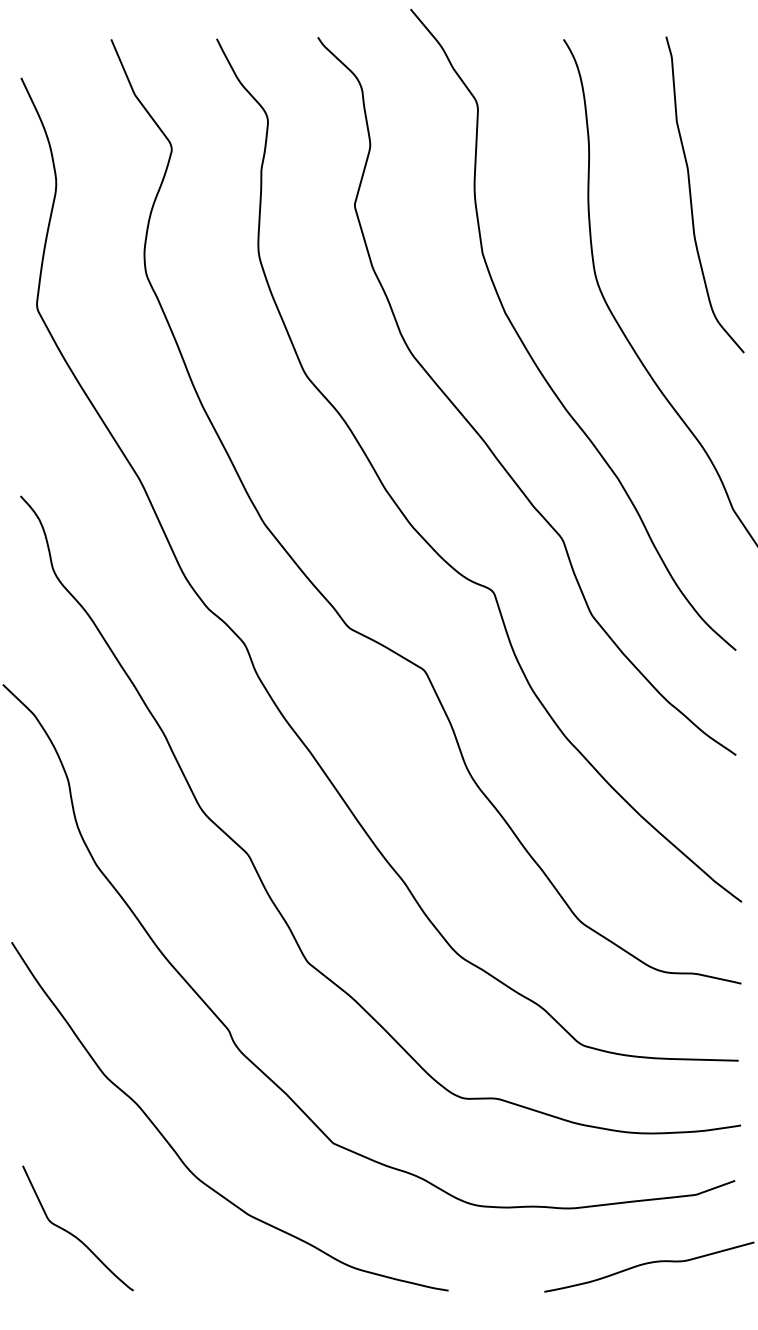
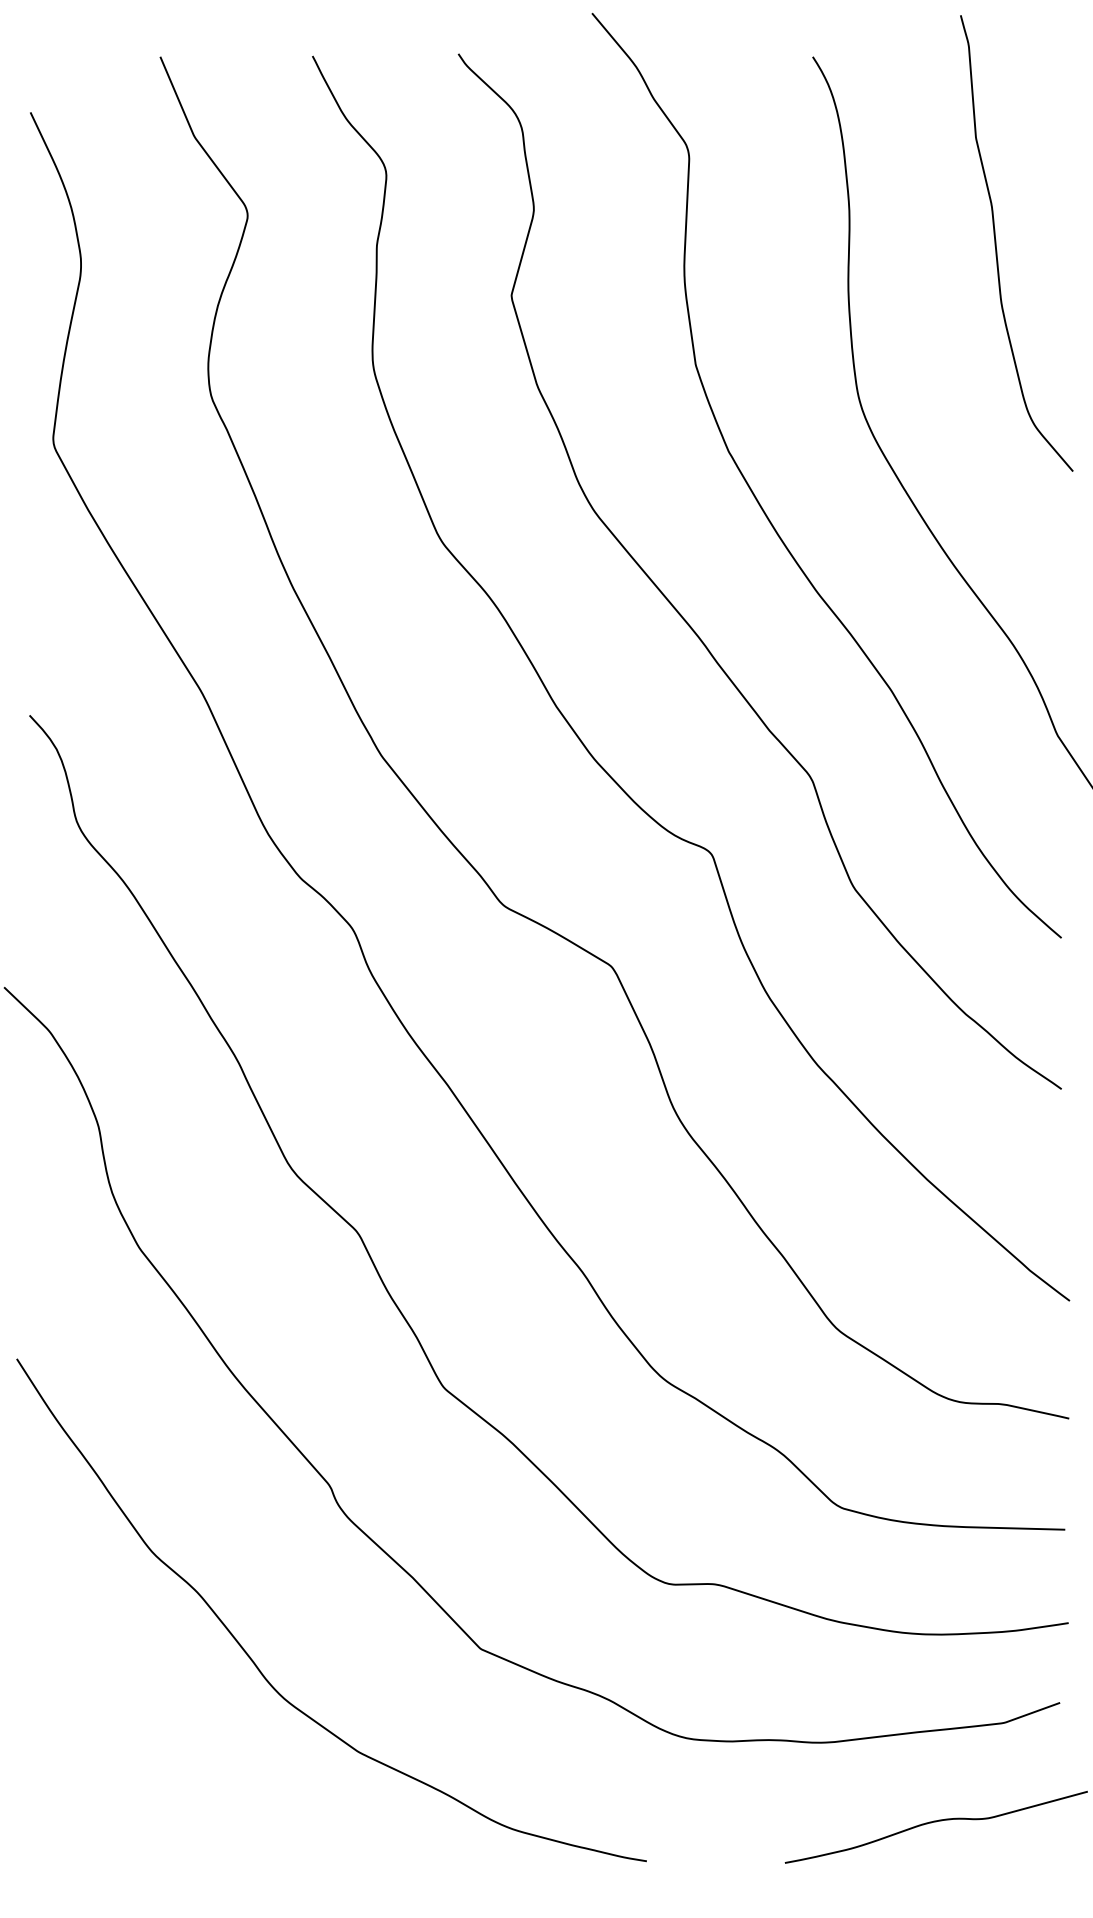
curve: (691, 194) -> (997, 242), moved
curve: (72, 1233) -> (104, 1778), removed

